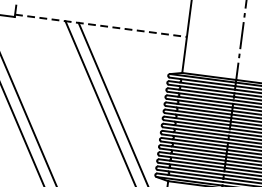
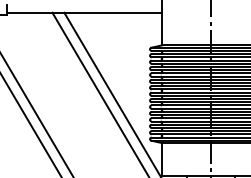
line: (100, 25) -> (84, 12), dashed -> solid

